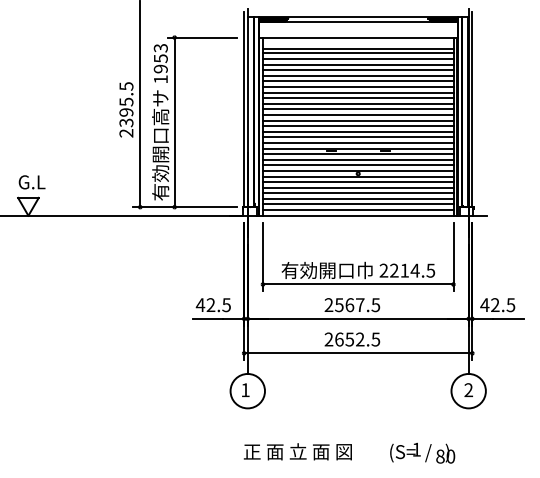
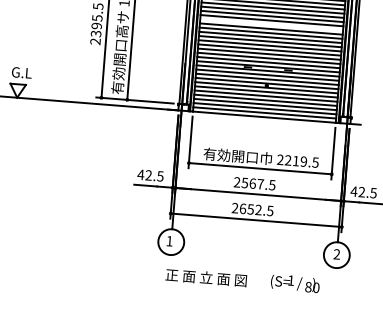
line: (357, 92) -> (271, 24), removed
text: (414, 270) -> (303, 161), 2214.5 -> 2219.5
text: (297, 451) -> (205, 277), moved
text: (422, 452) -> (295, 283), moved

